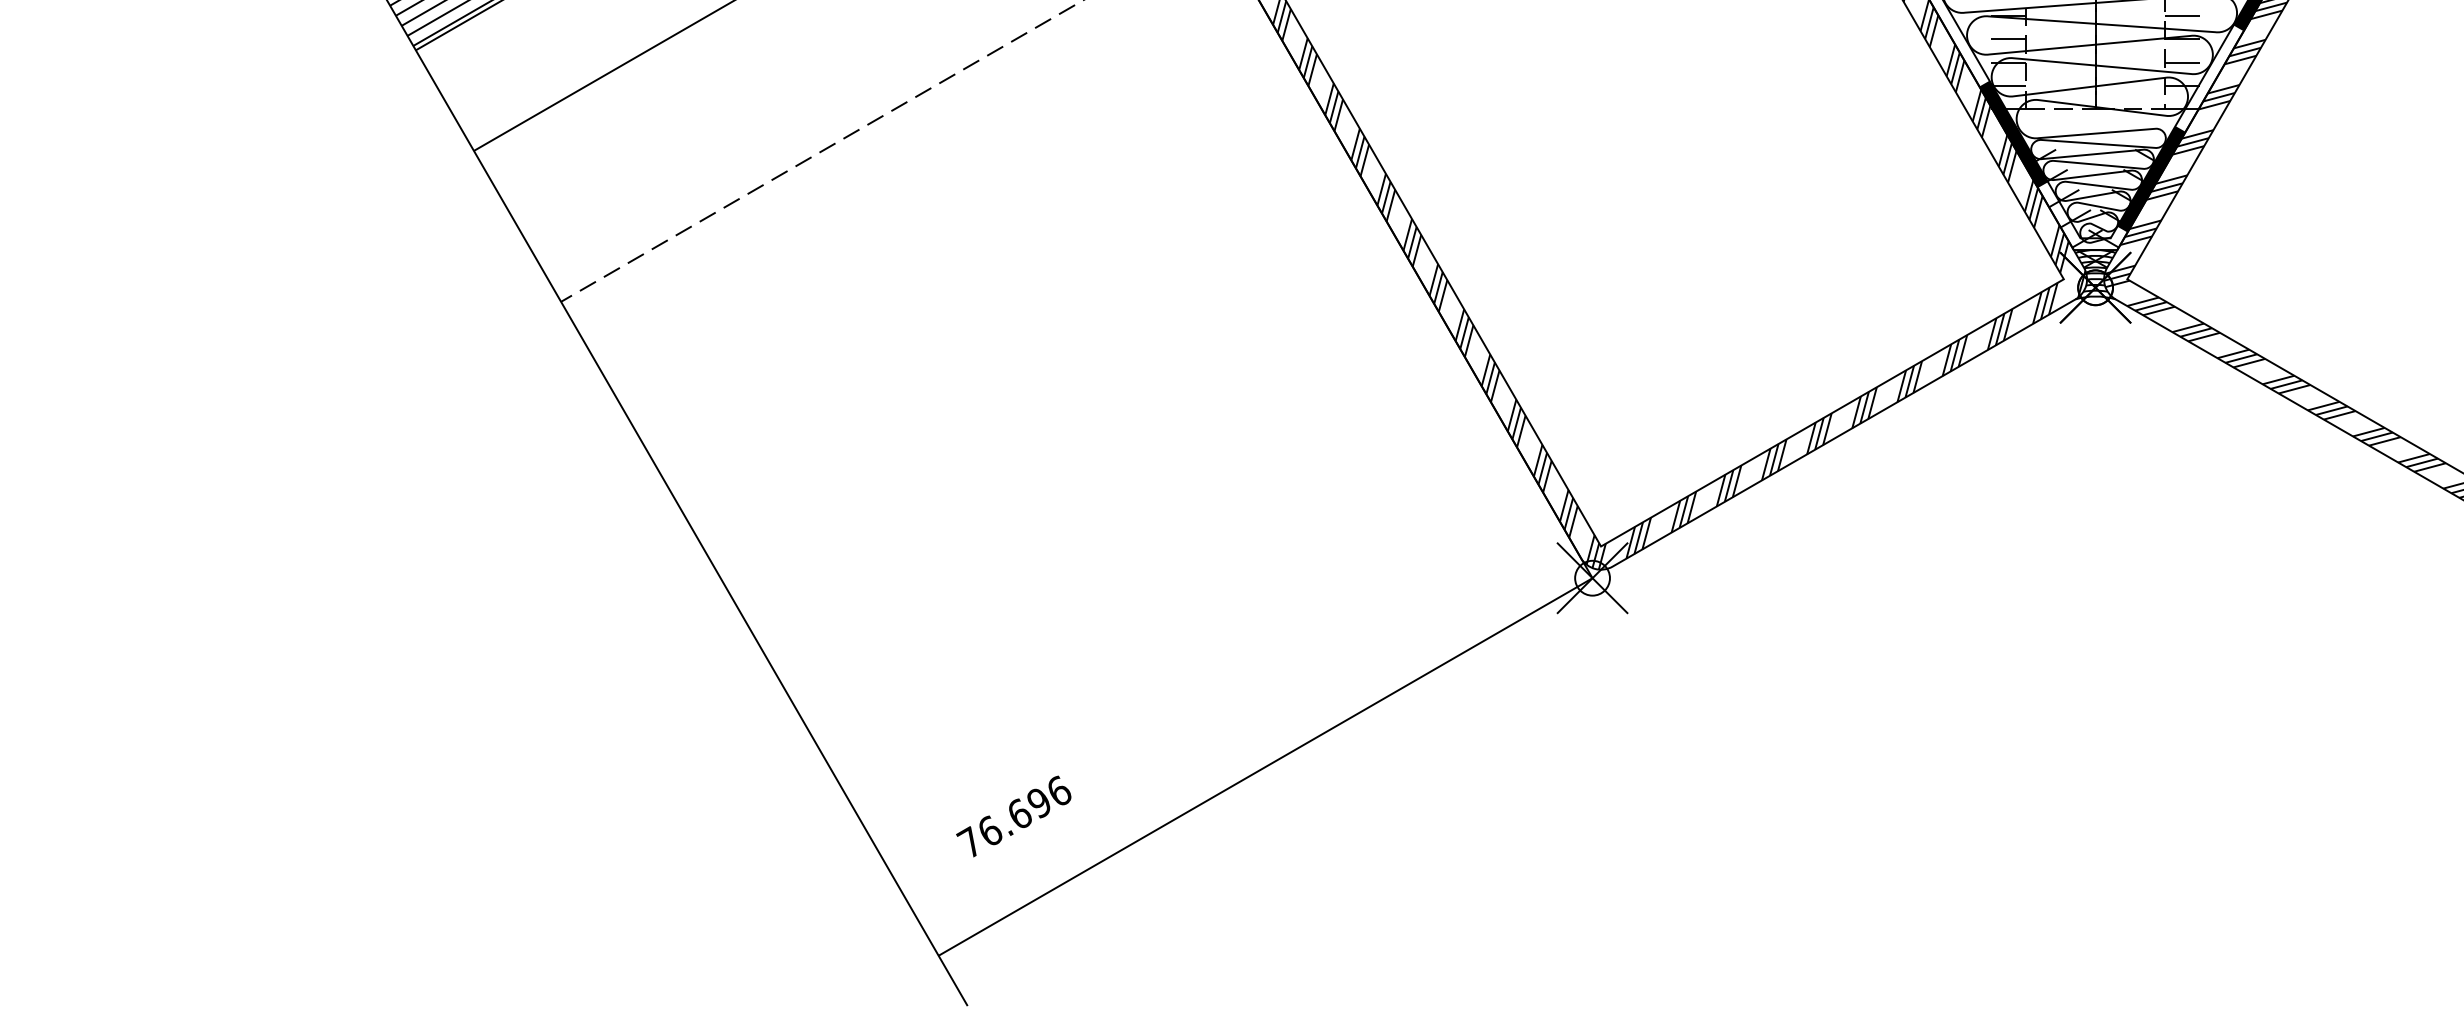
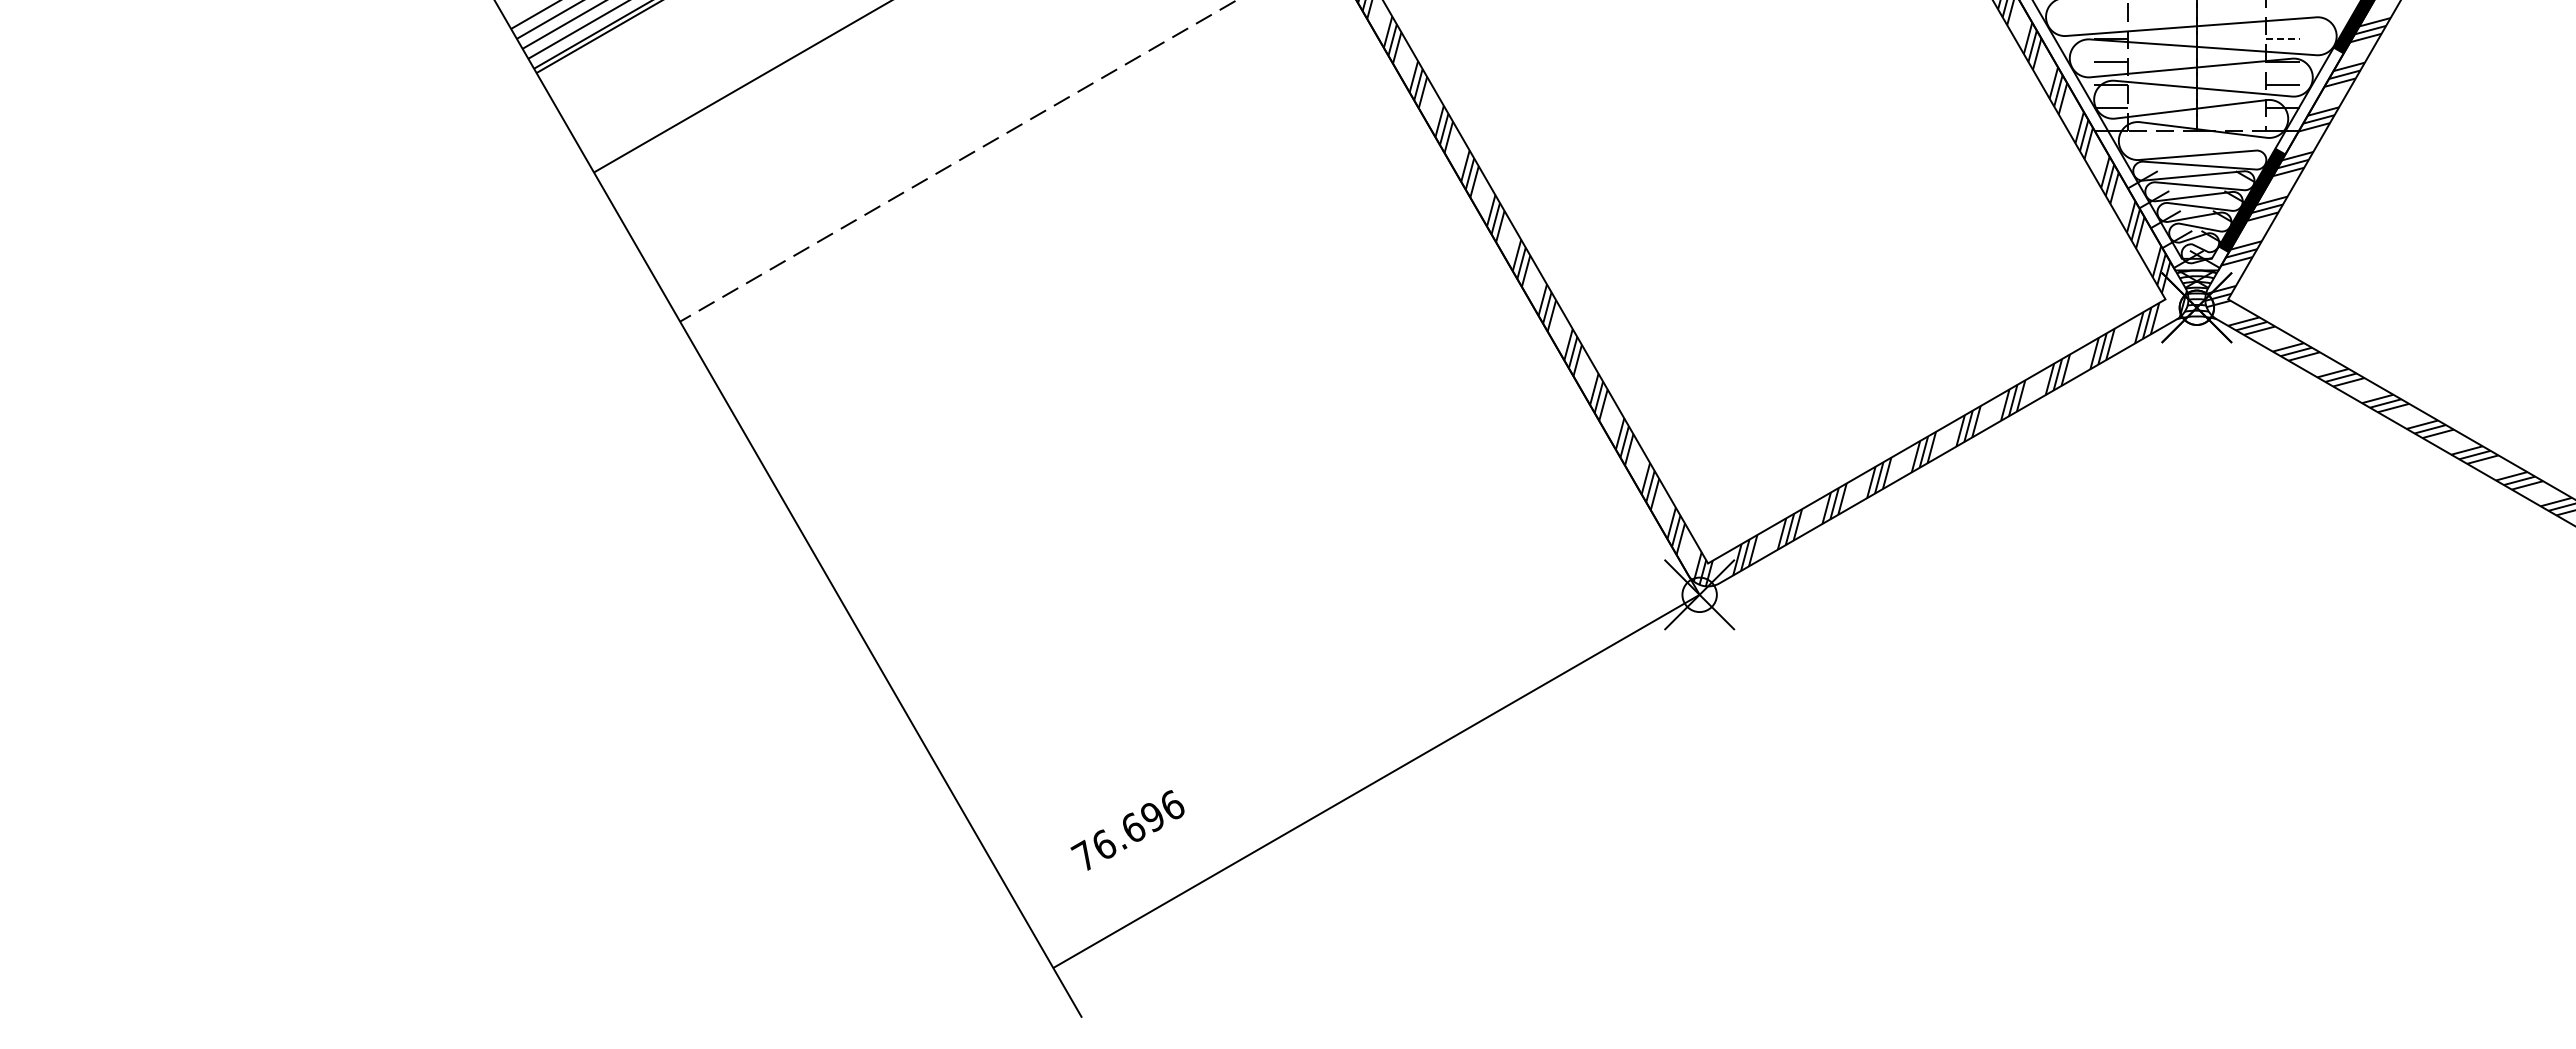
line: (2183, 16) -> (2283, 39), solid -> dashed
fill: (2013, 133) -> (2115, 155), removed

